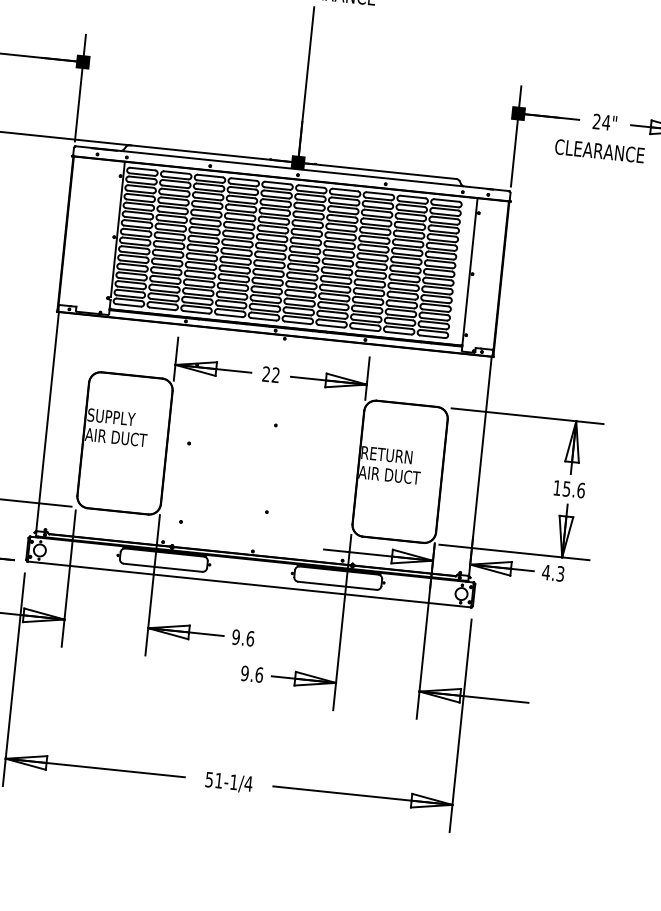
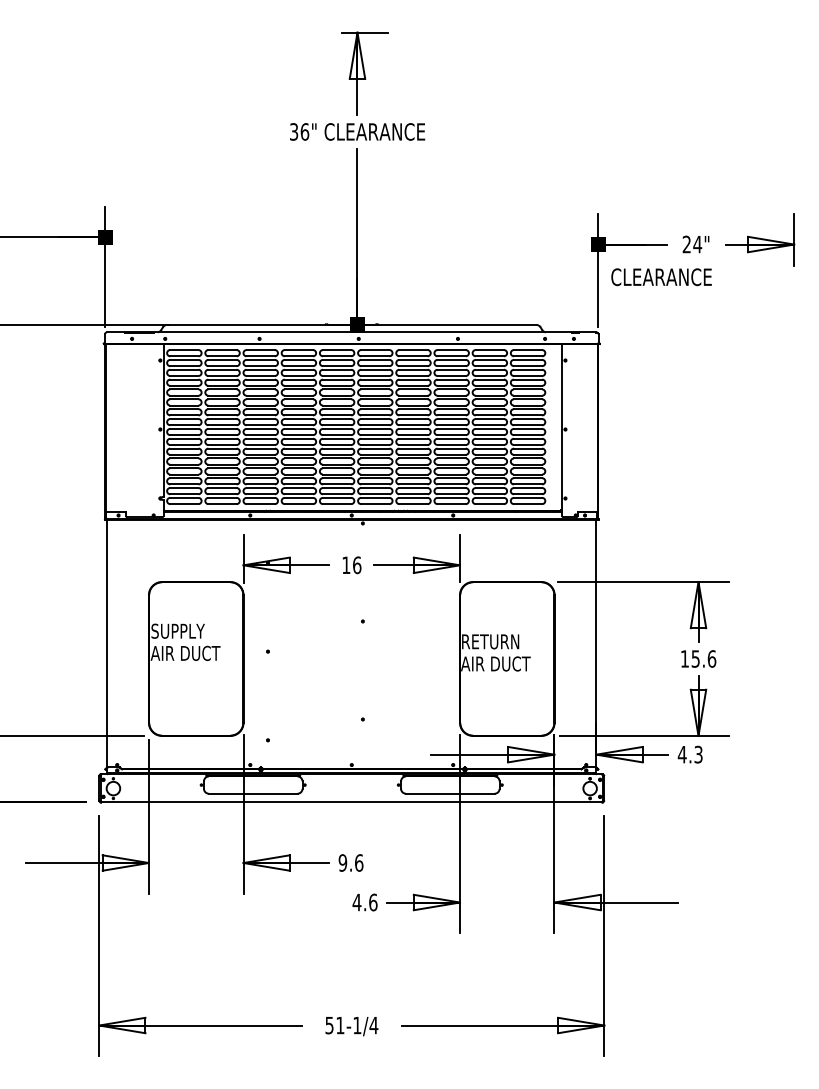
text: (599, 151) -> (661, 277), moved
text: (270, 374) -> (351, 565), 22 -> 16
text: (244, 673) -> (356, 902), 9.6 -> 4.6

